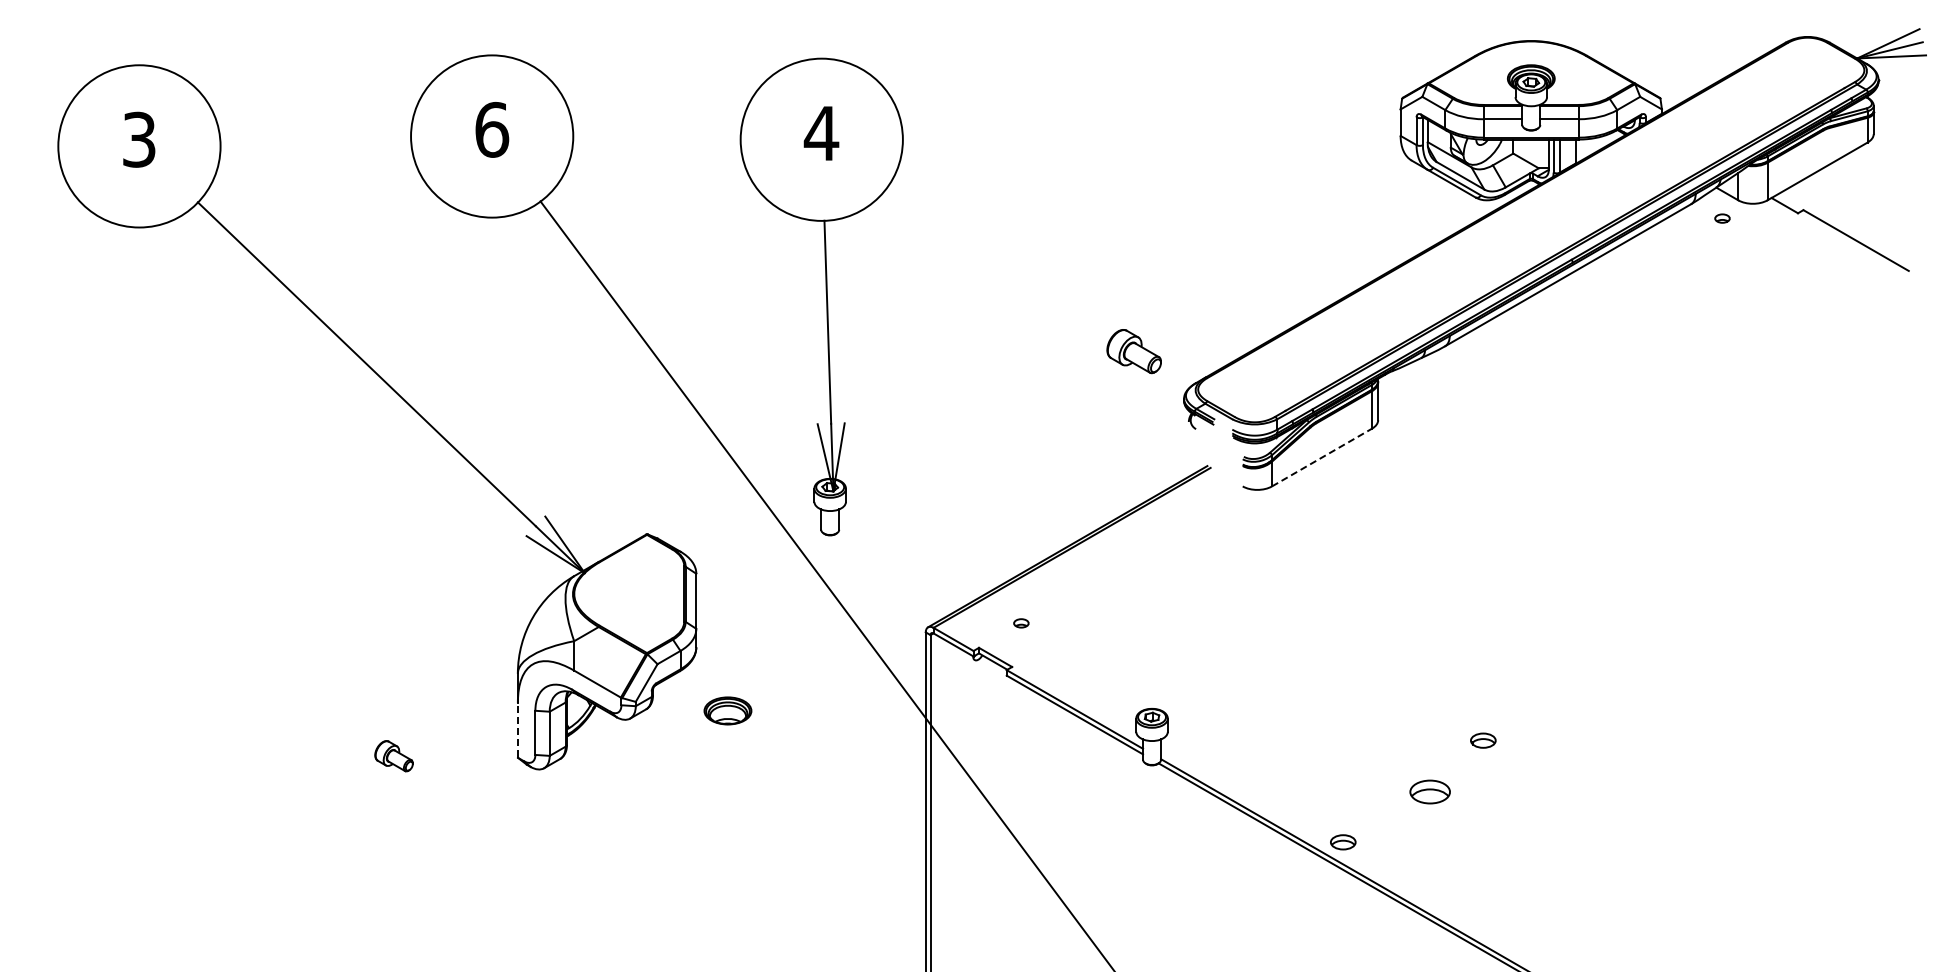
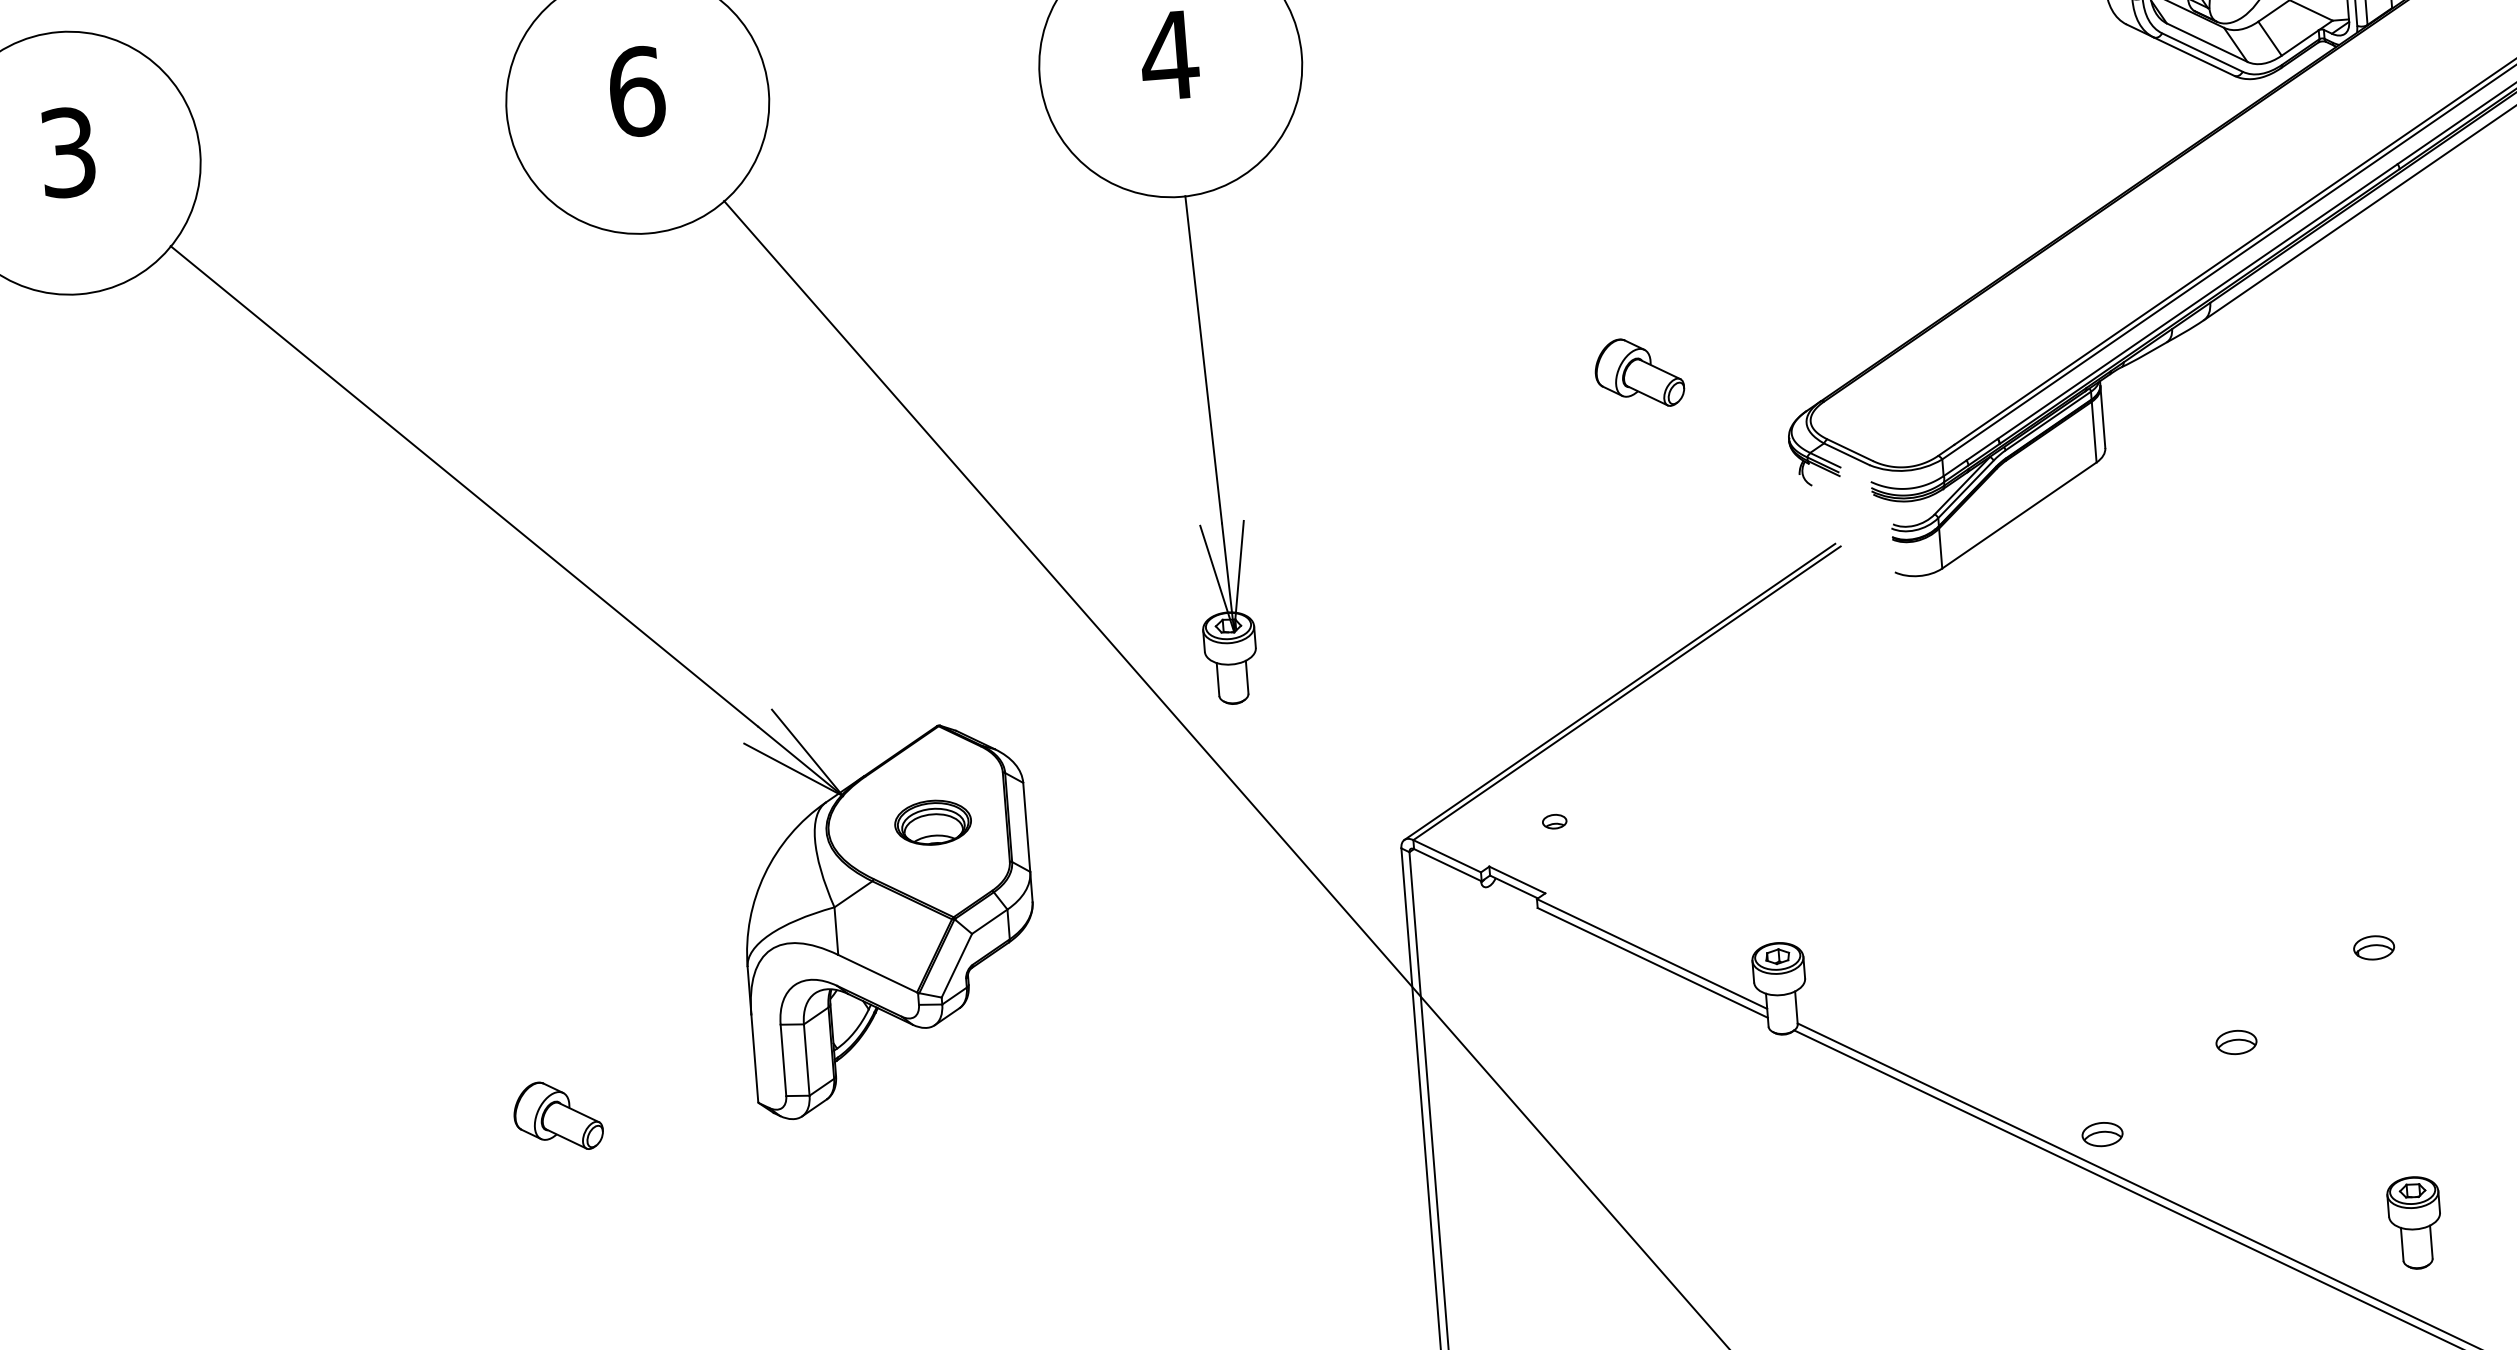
part: (1133, 351) -> (1638, 373), moved
line: (1322, 457) -> (2020, 515), dashed -> solid
part: (727, 710) -> (932, 822), moved
line: (517, 730) -> (754, 1058), dashed -> solid
part: (1483, 740) -> (2374, 947), moved
part: (393, 755) -> (557, 1114), size x1.43
part: (1429, 792) -> (2235, 1043), size x0.62
part: (1530, 911) -> (2413, 1222), added

